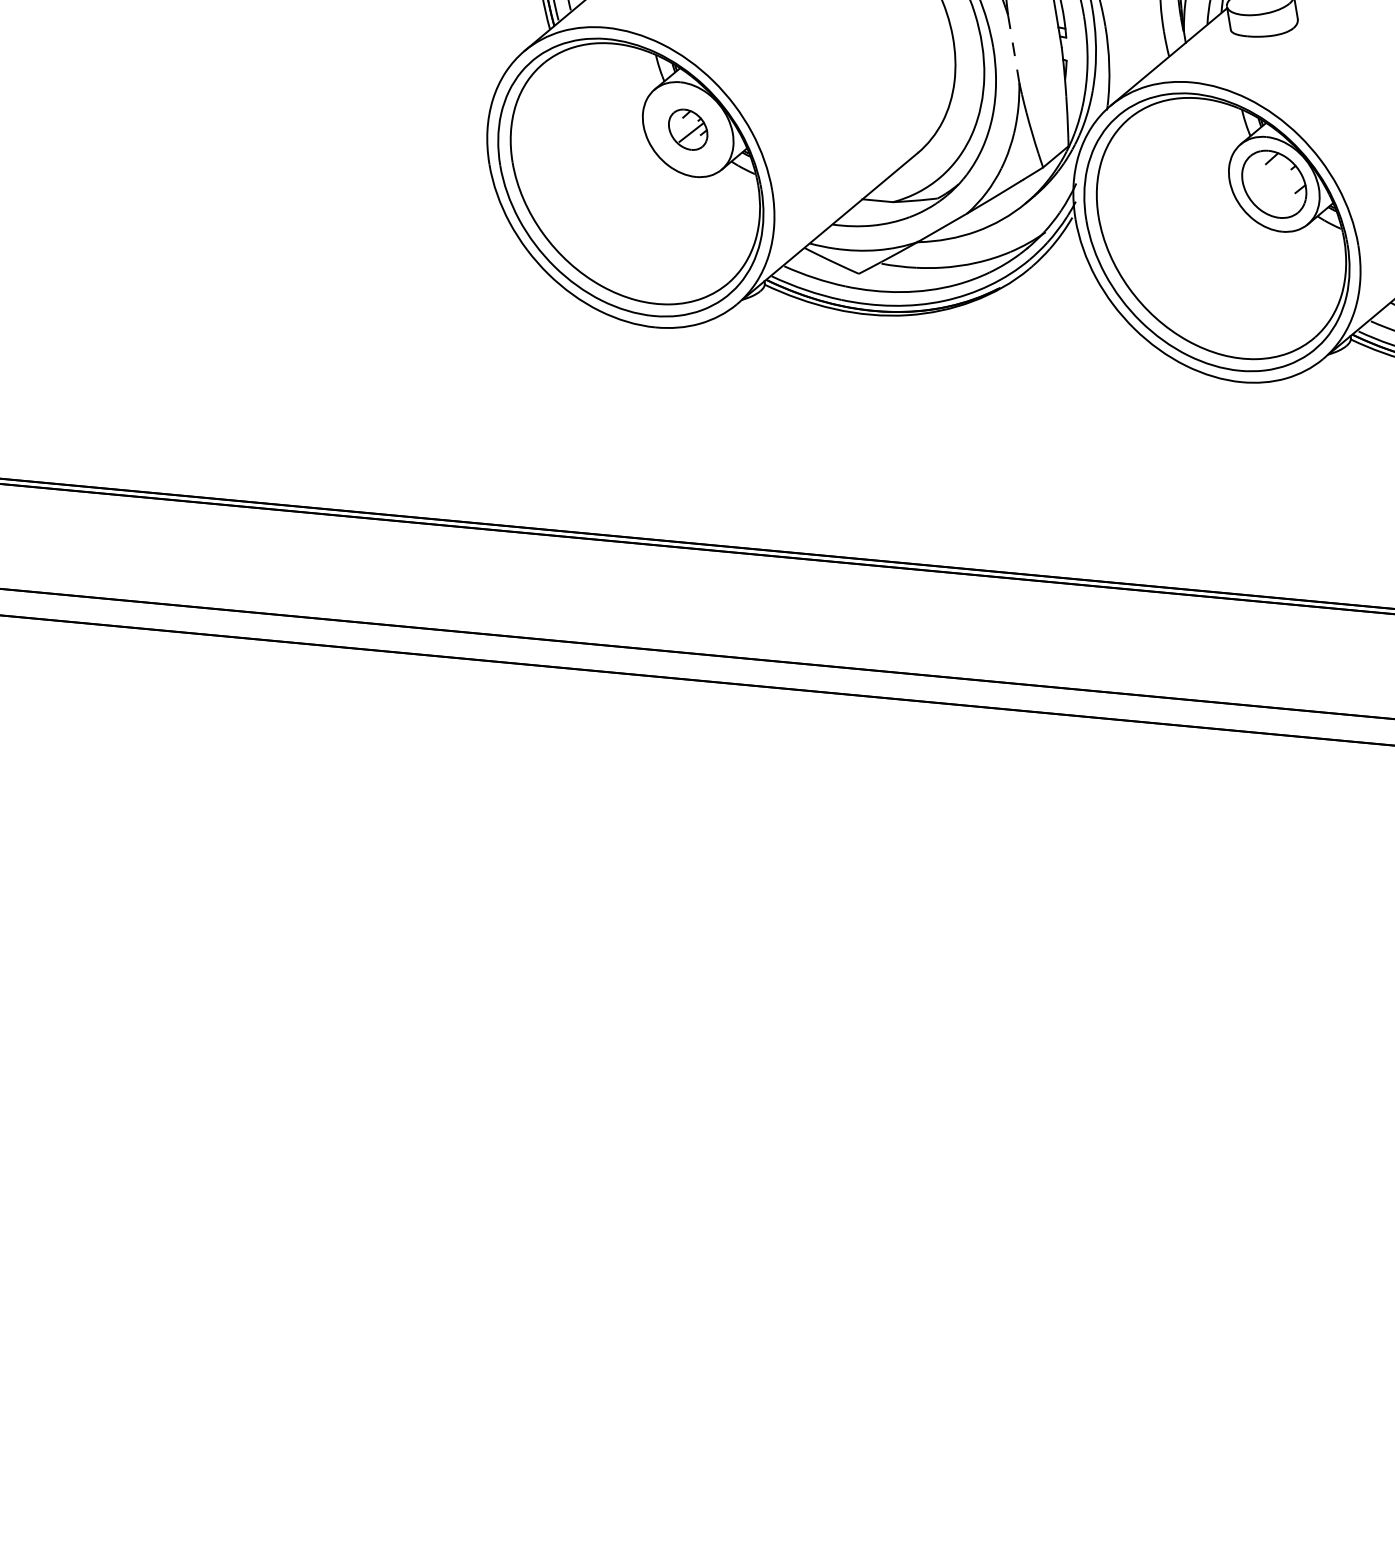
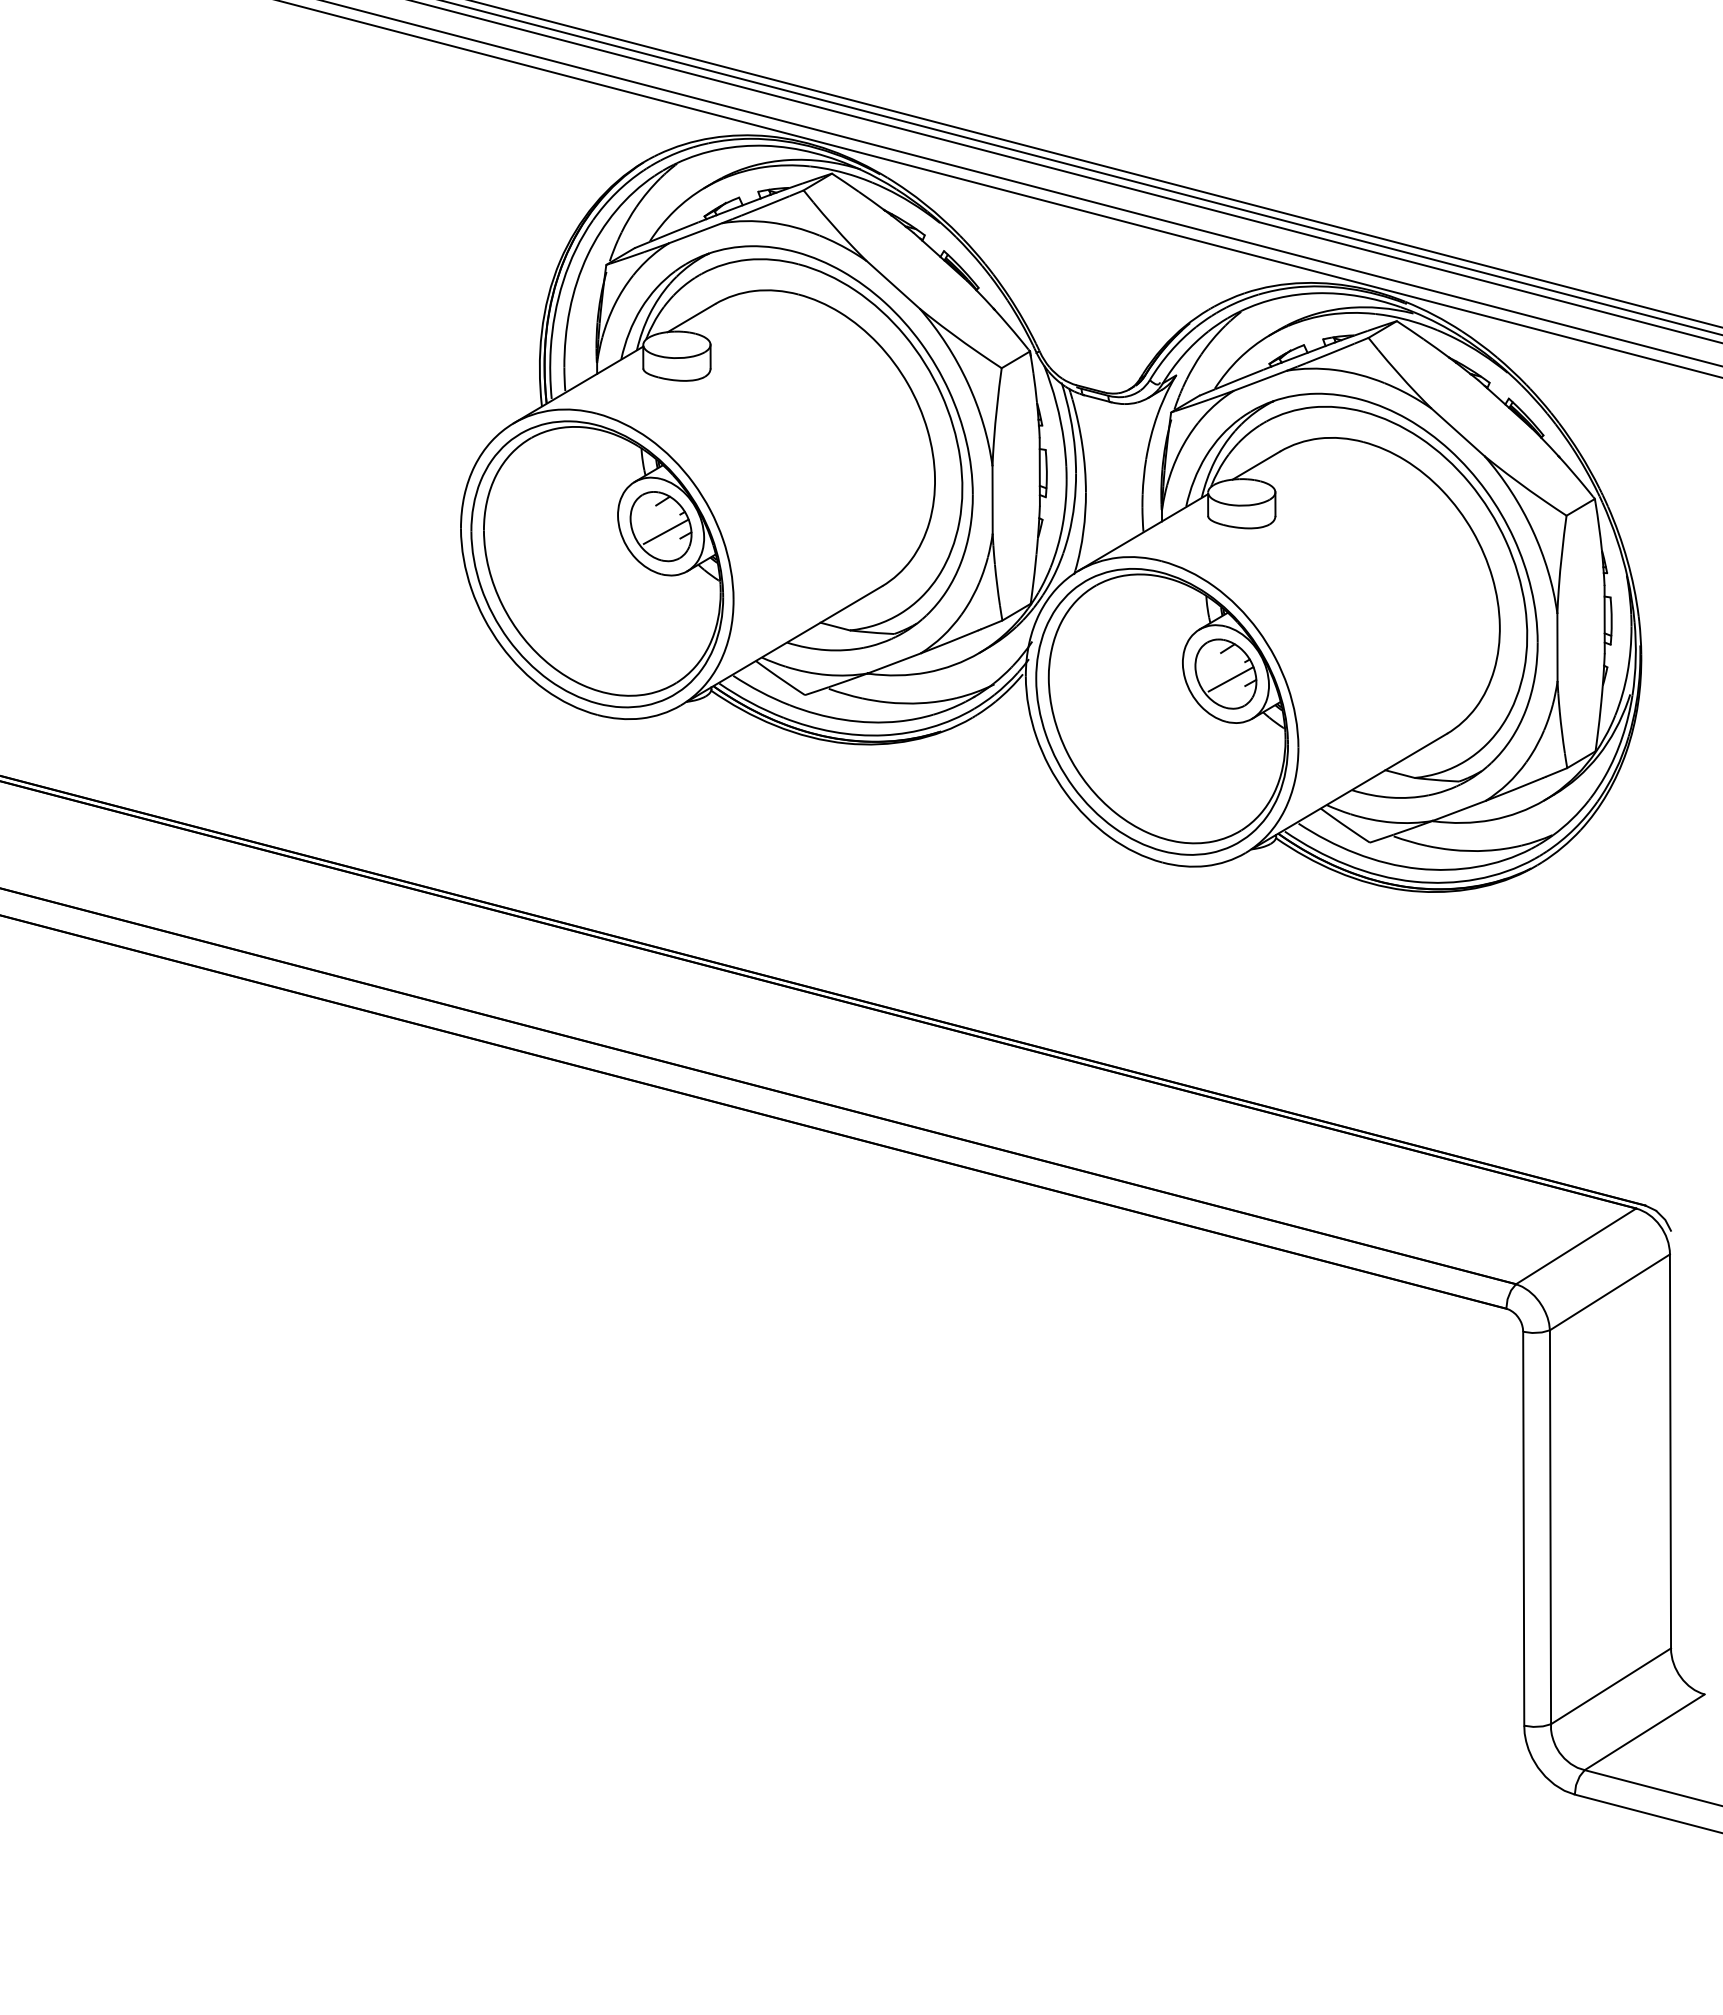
line: (1013, 48) -> (992, 499), dashed -> solid
part: (687, 129) -> (660, 526), size x1.67
line: (1279, 188) -> (1230, 679), added

